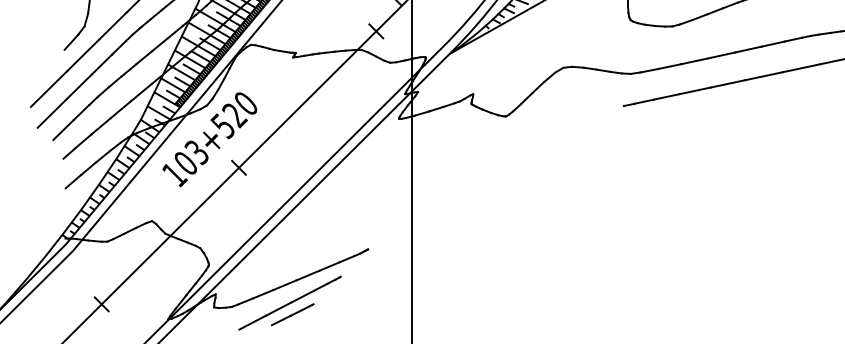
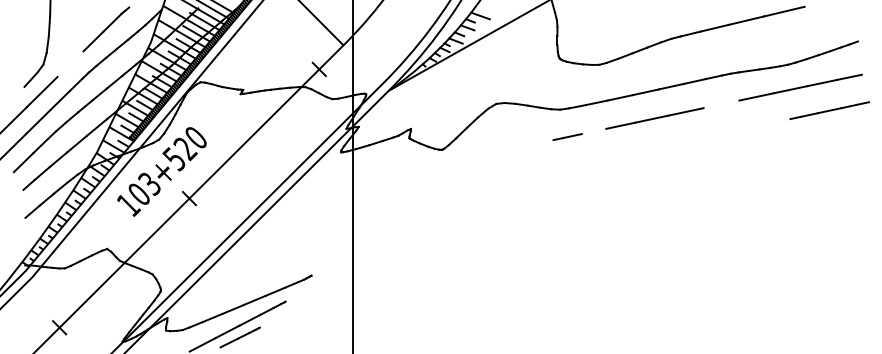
line: (113, 25) -> (70, 63), removed
line: (801, 68) -> (721, 104), removed
line: (666, 96) -> (593, 131), removed

